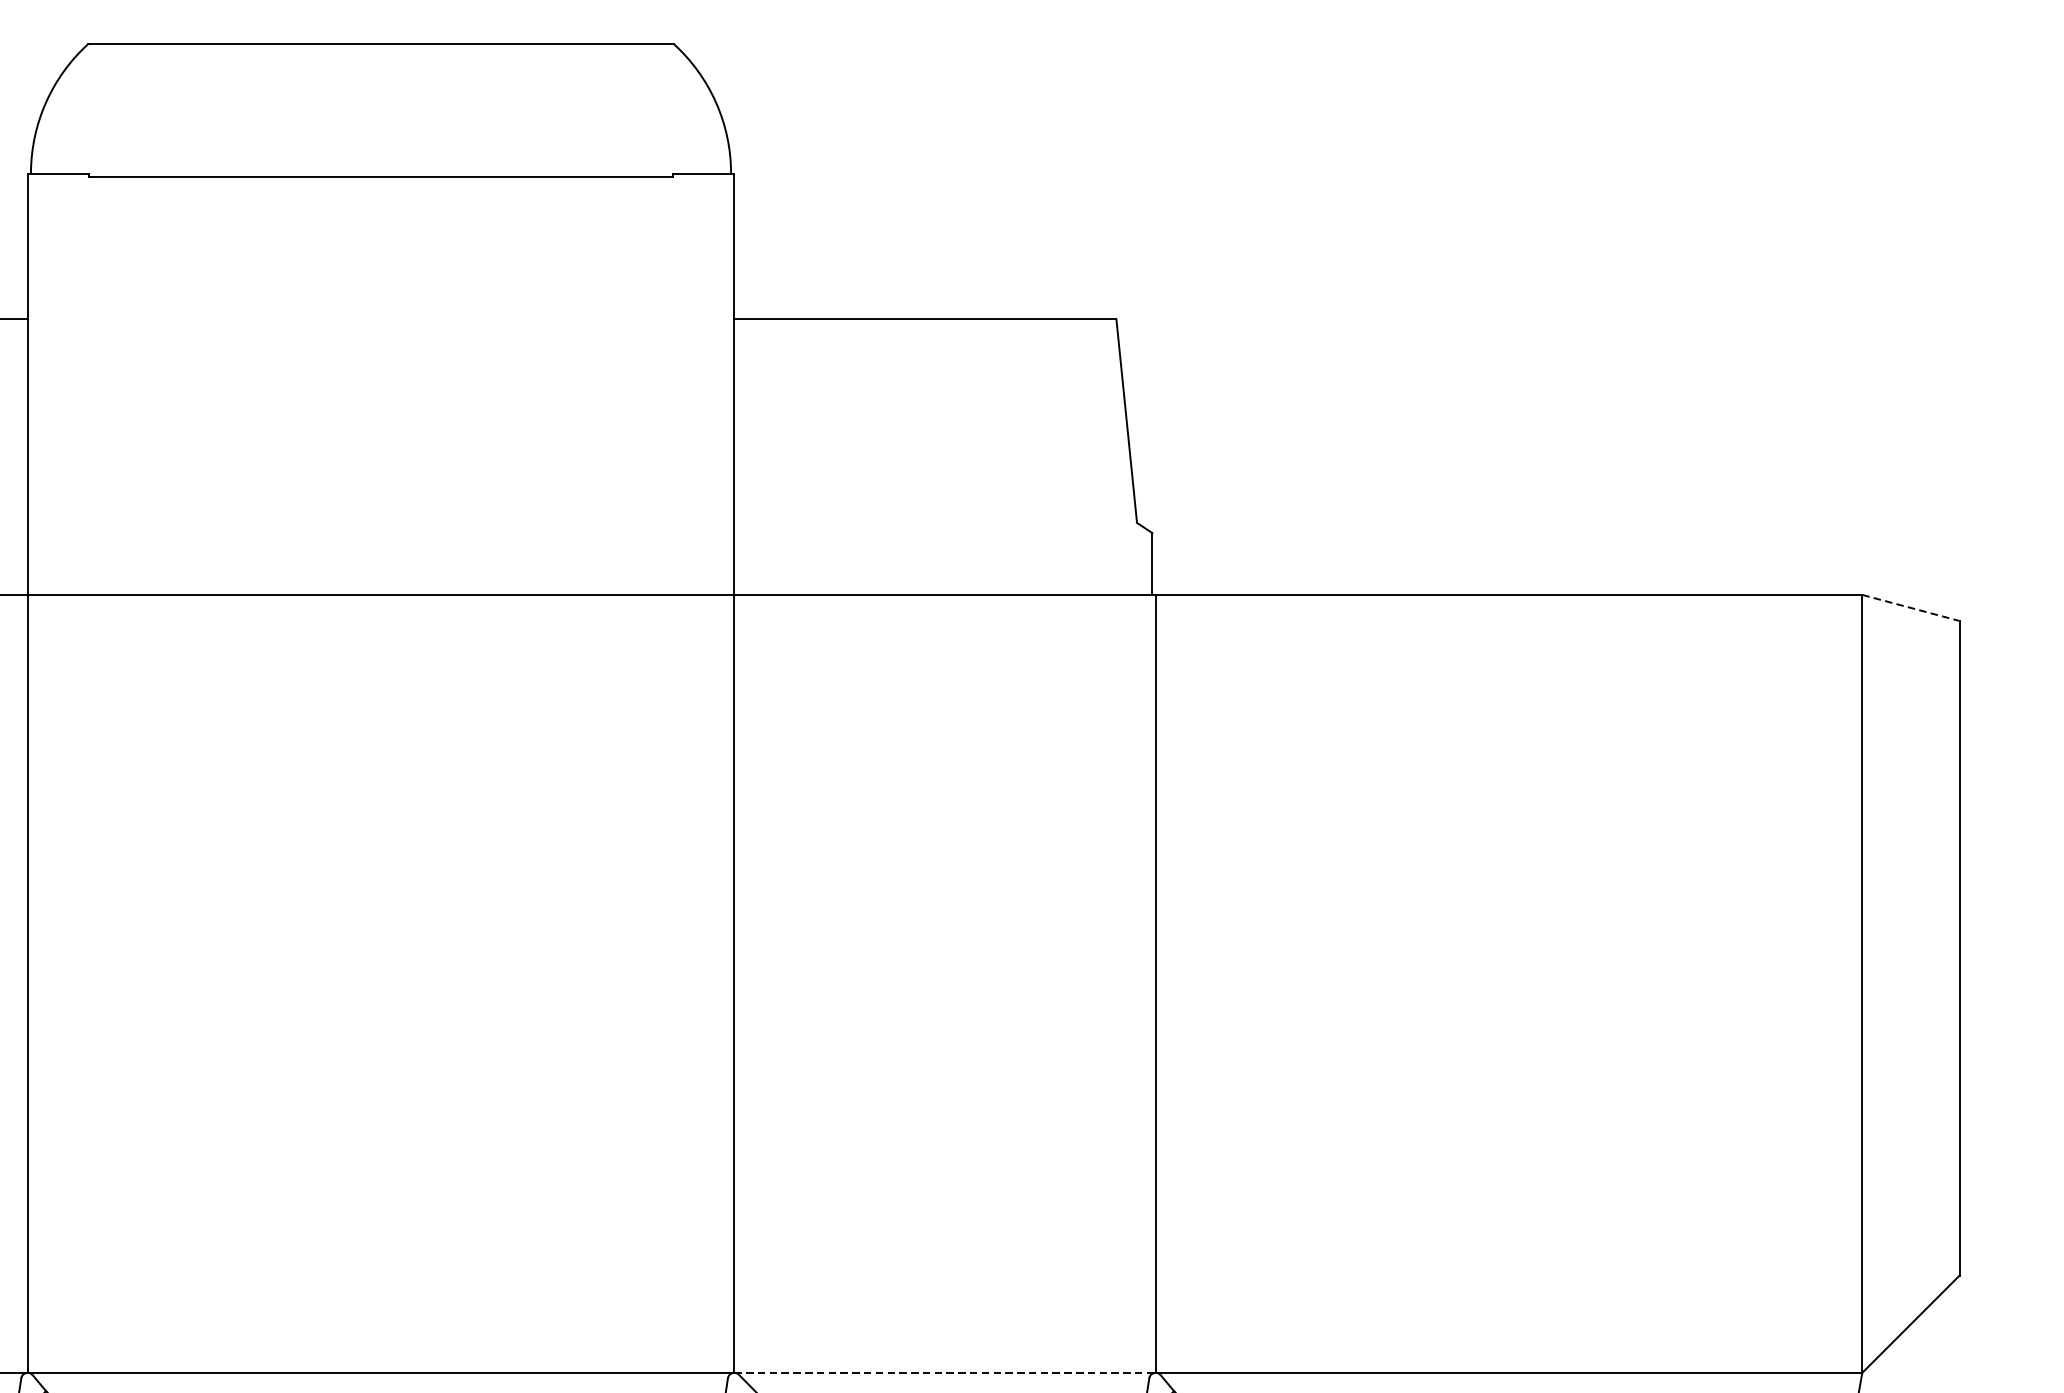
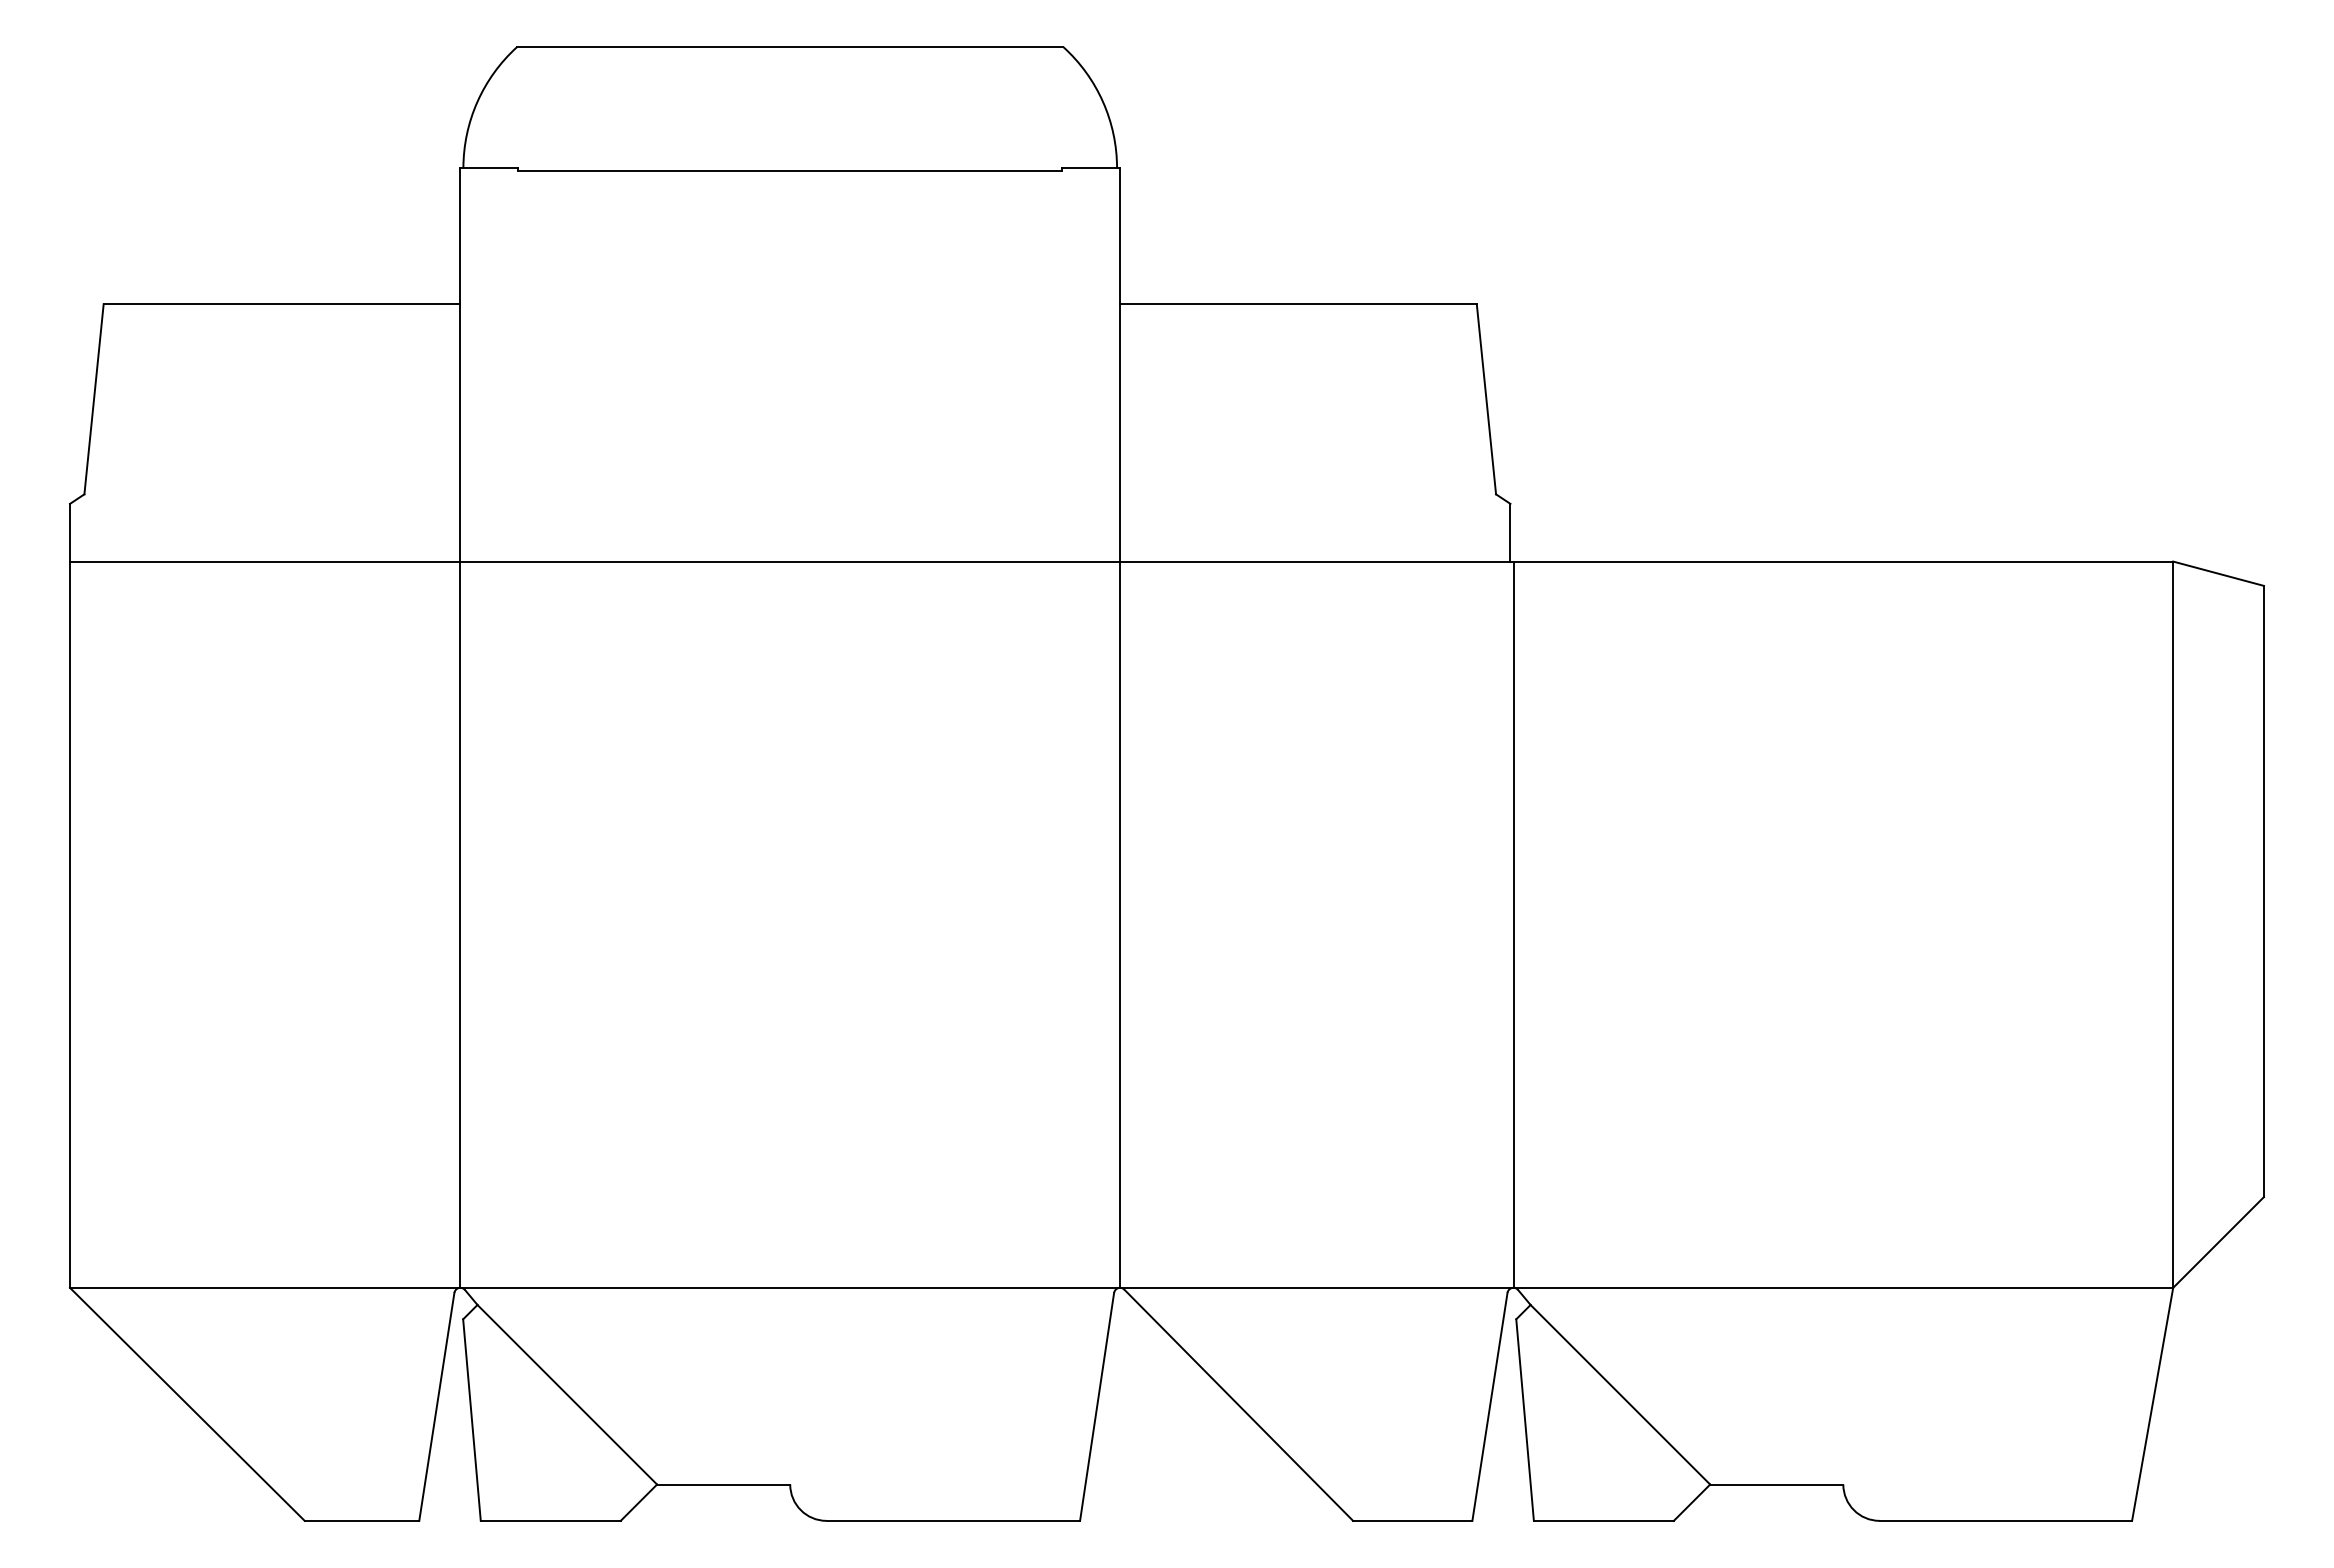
line: (1910, 607) -> (2218, 573), dashed -> solid
line: (944, 1372) -> (1316, 1287), dashed -> solid

